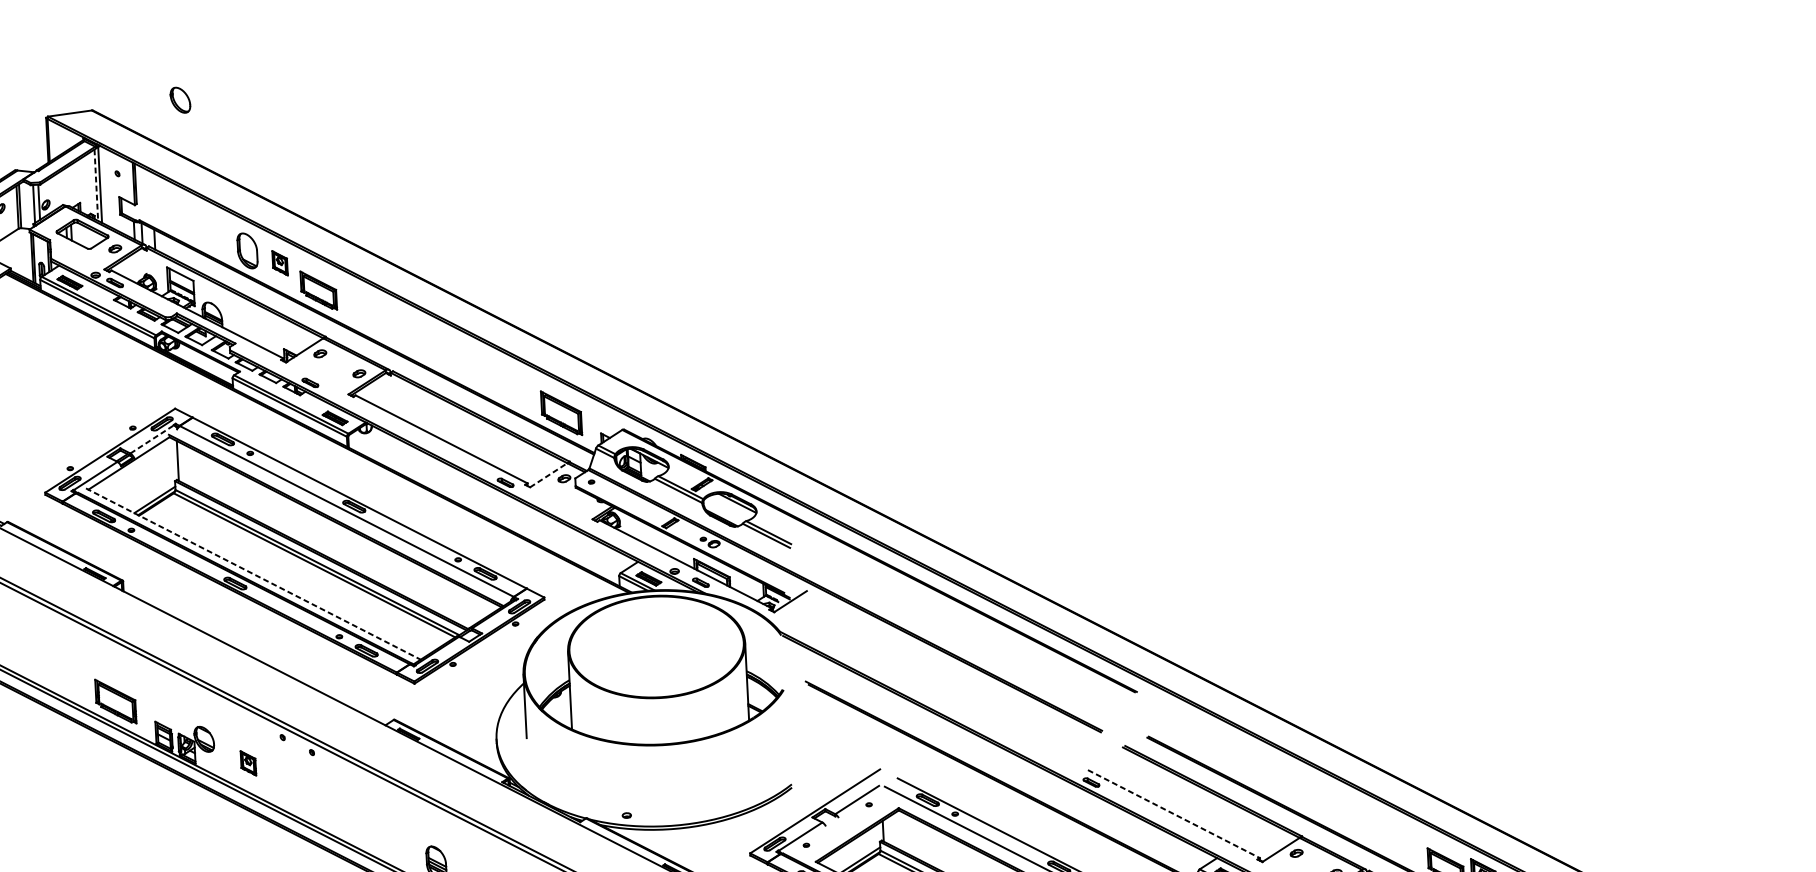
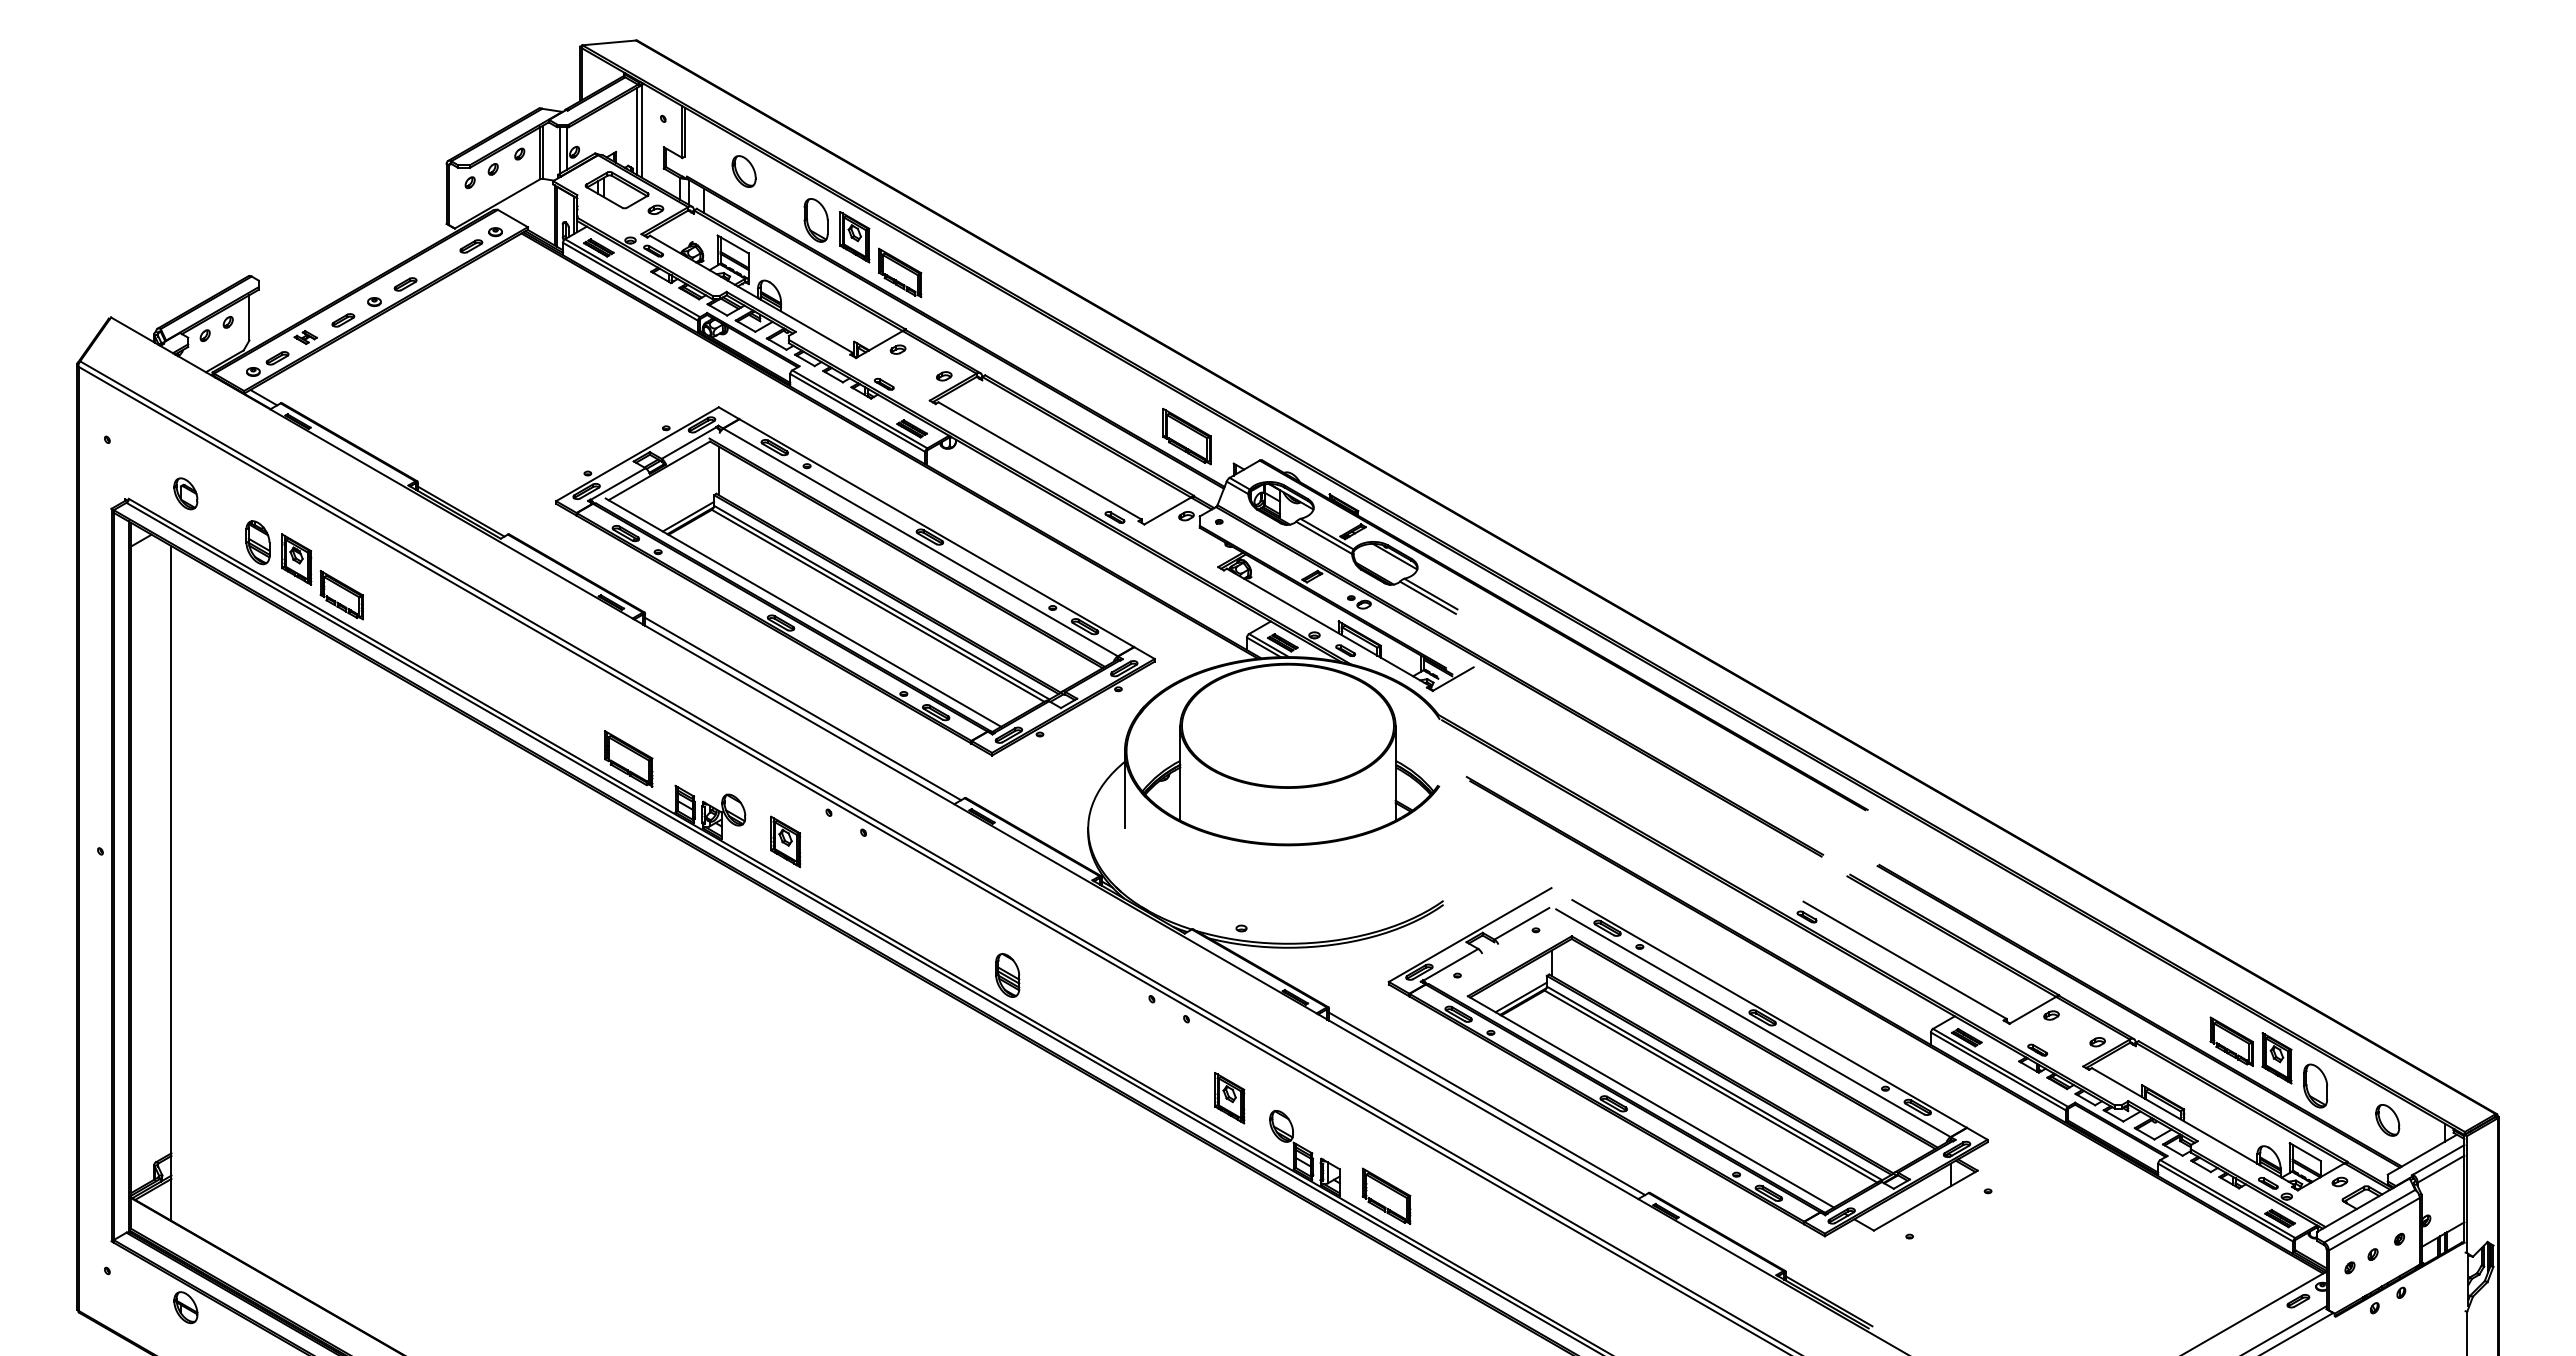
part: (179, 100) -> (743, 171), moved
line: (96, 185) -> (636, 131), dashed -> solid
part: (279, 263) -> (854, 237), size x1.67
line: (152, 439) -> (689, 443), dashed -> solid
line: (548, 475) -> (1167, 511), dashed -> solid
line: (253, 573) -> (803, 612), dashed -> solid
line: (257, 652) -> (803, 708), added
part: (248, 763) -> (785, 841), size x1.67
line: (1174, 814) -> (1905, 960), dashed -> solid

